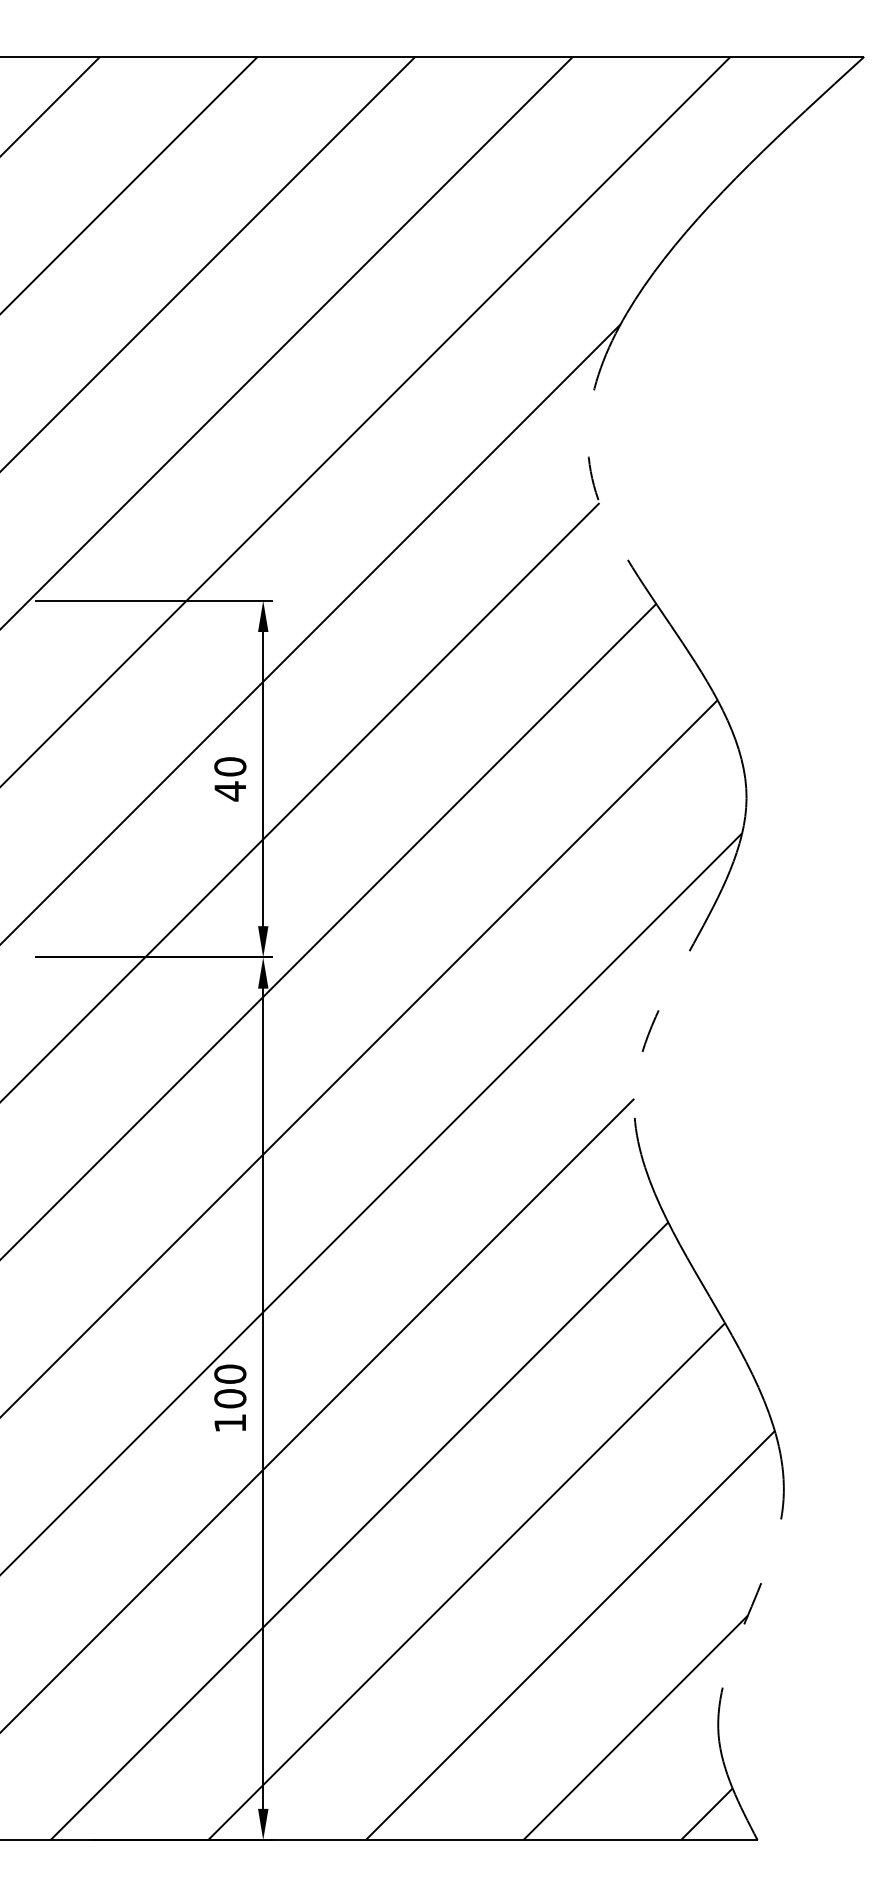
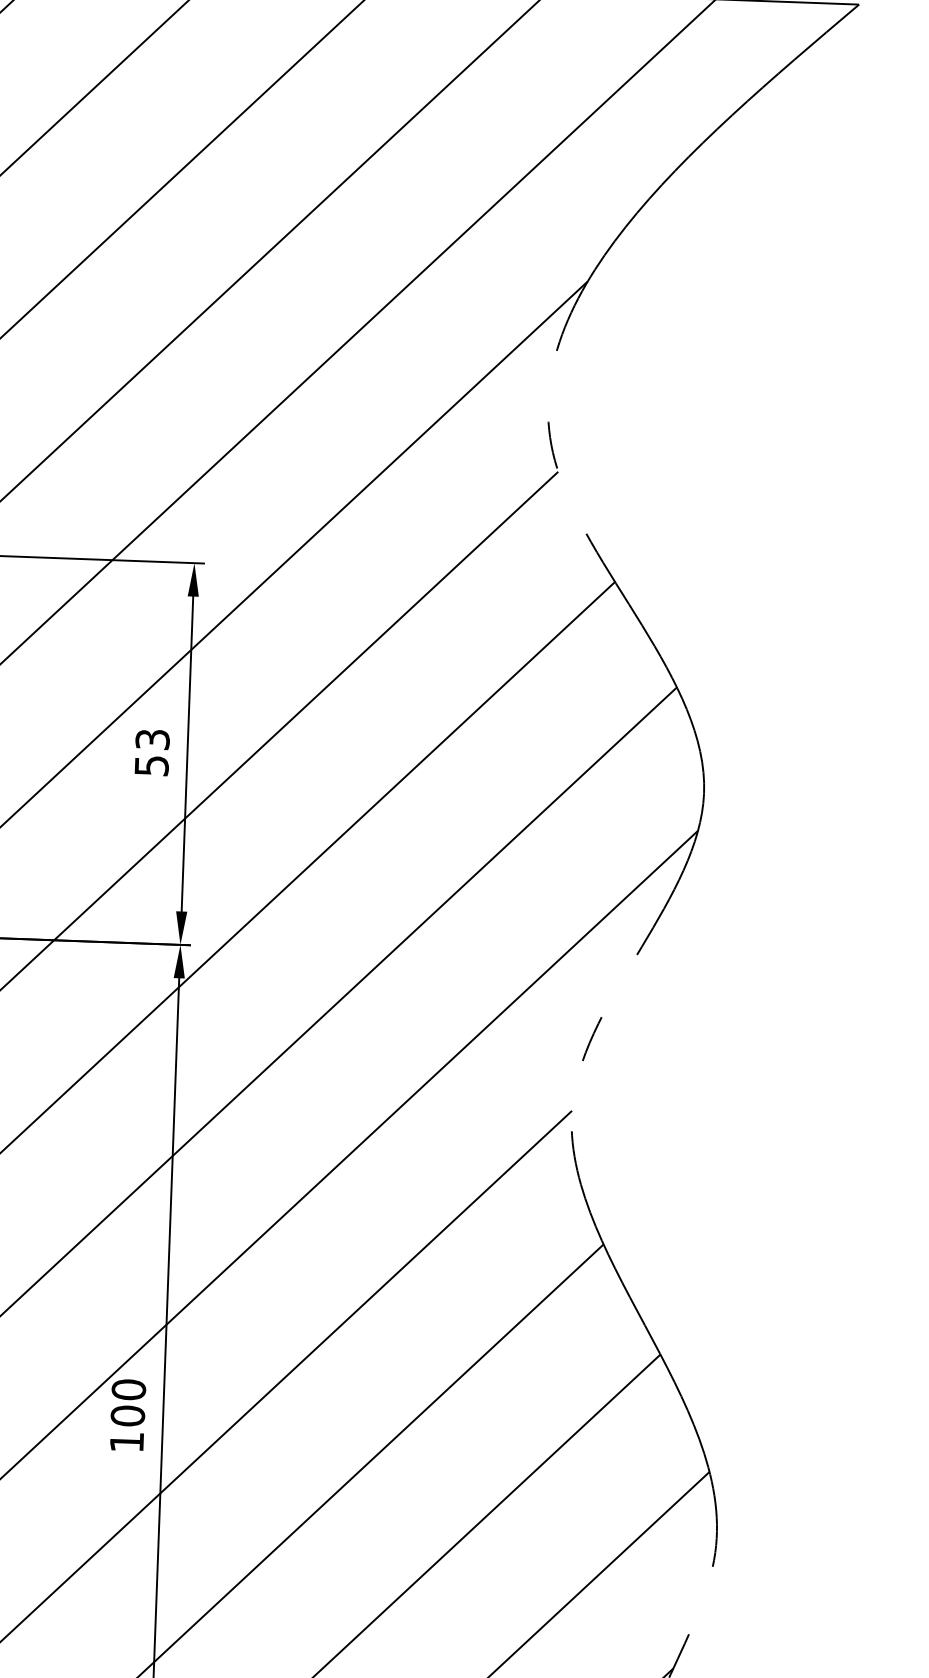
text: (230, 779) -> (152, 753), 40 -> 53

